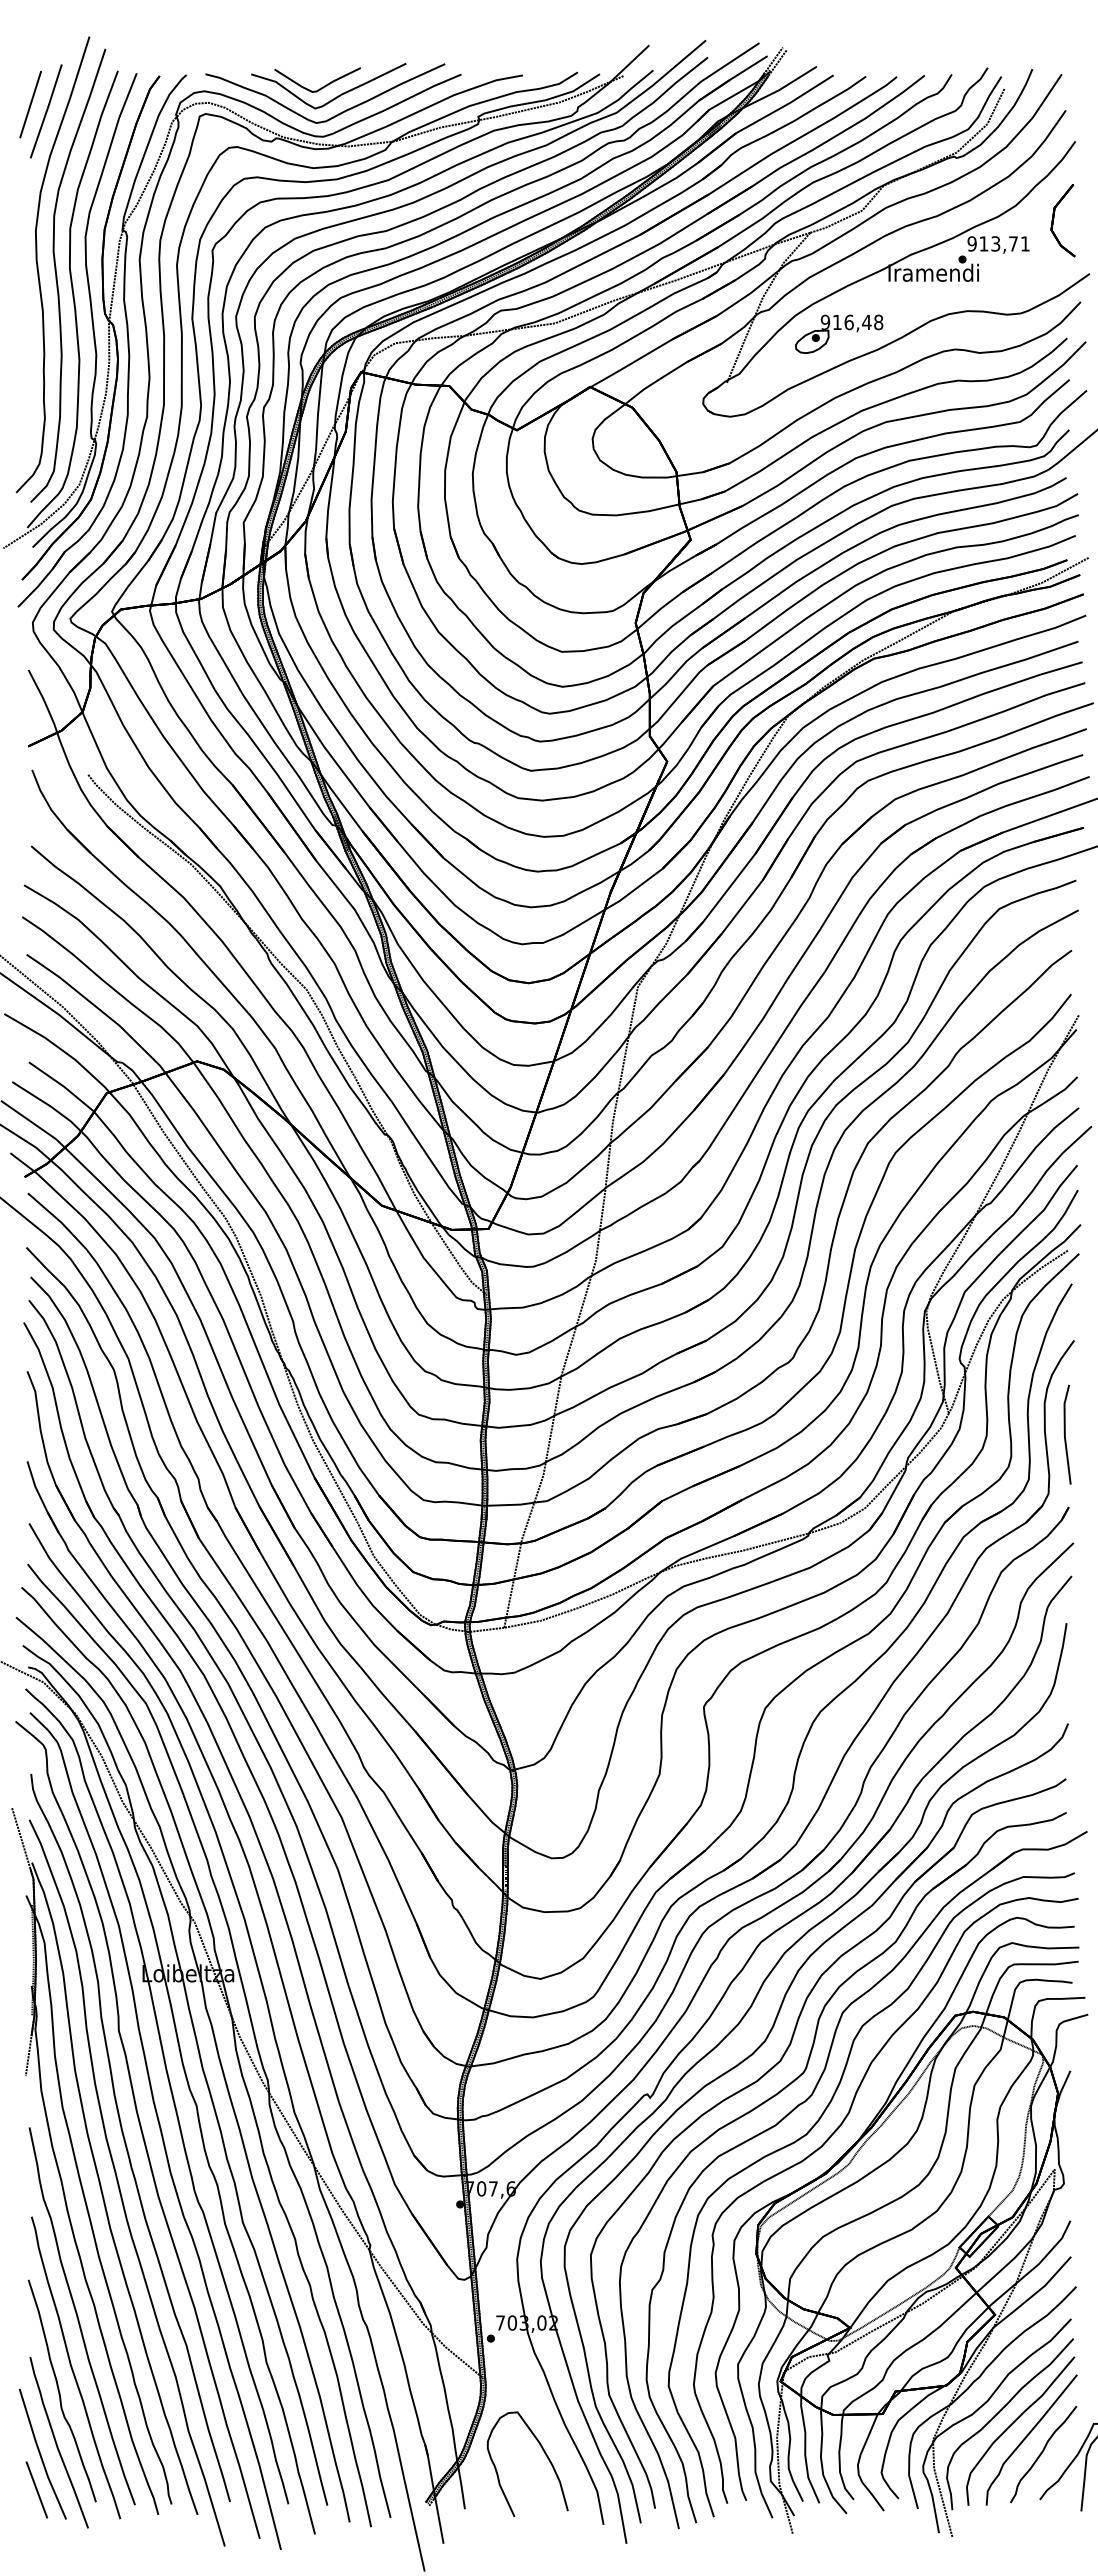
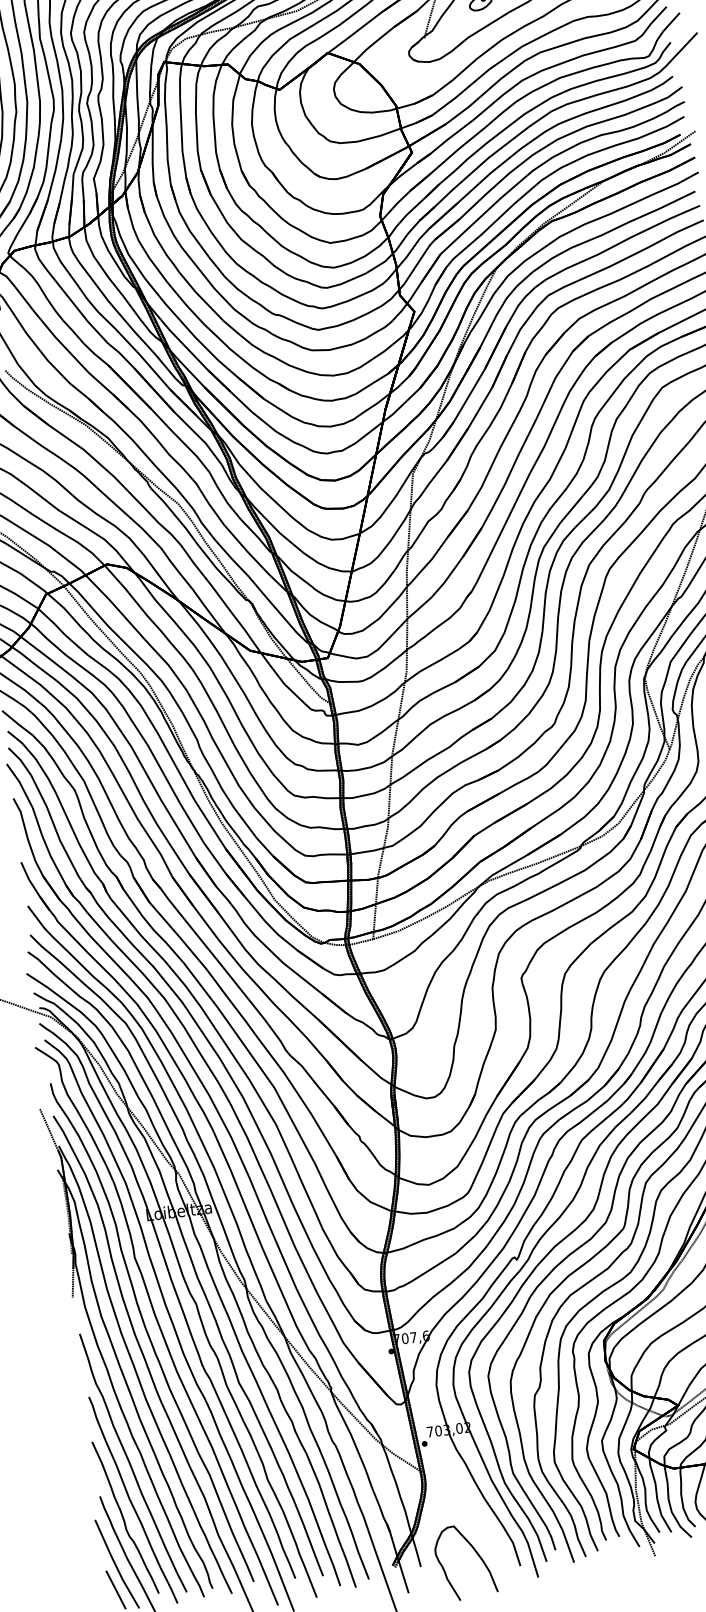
curve: (545, 2455) -> (477, 1554), moved

